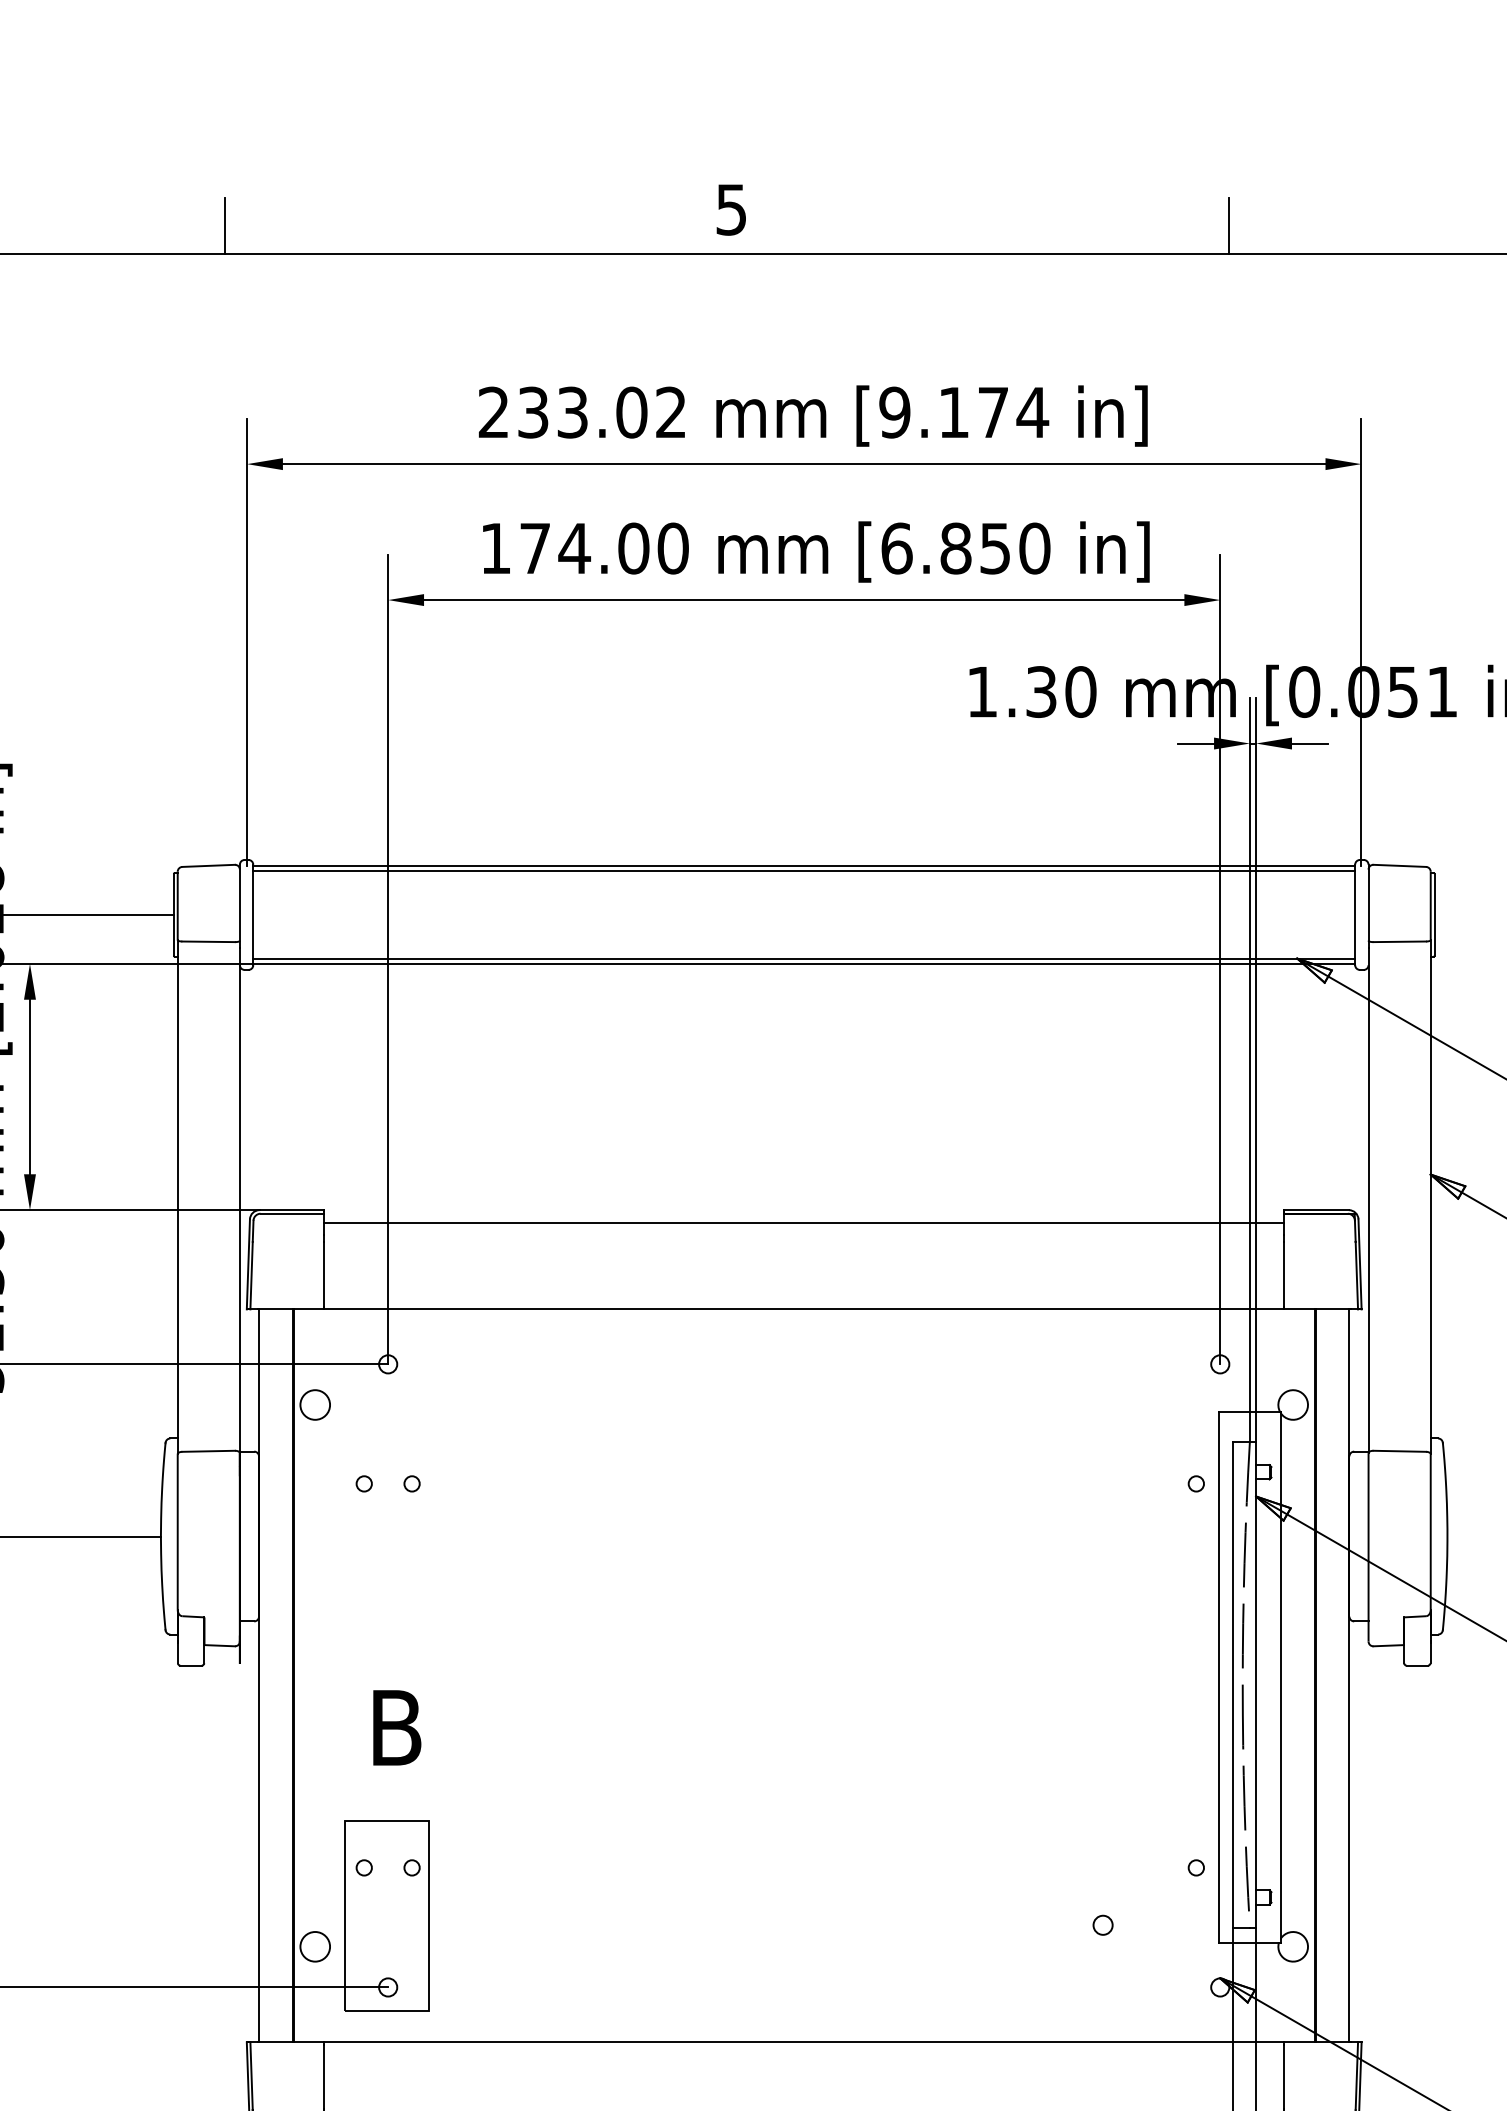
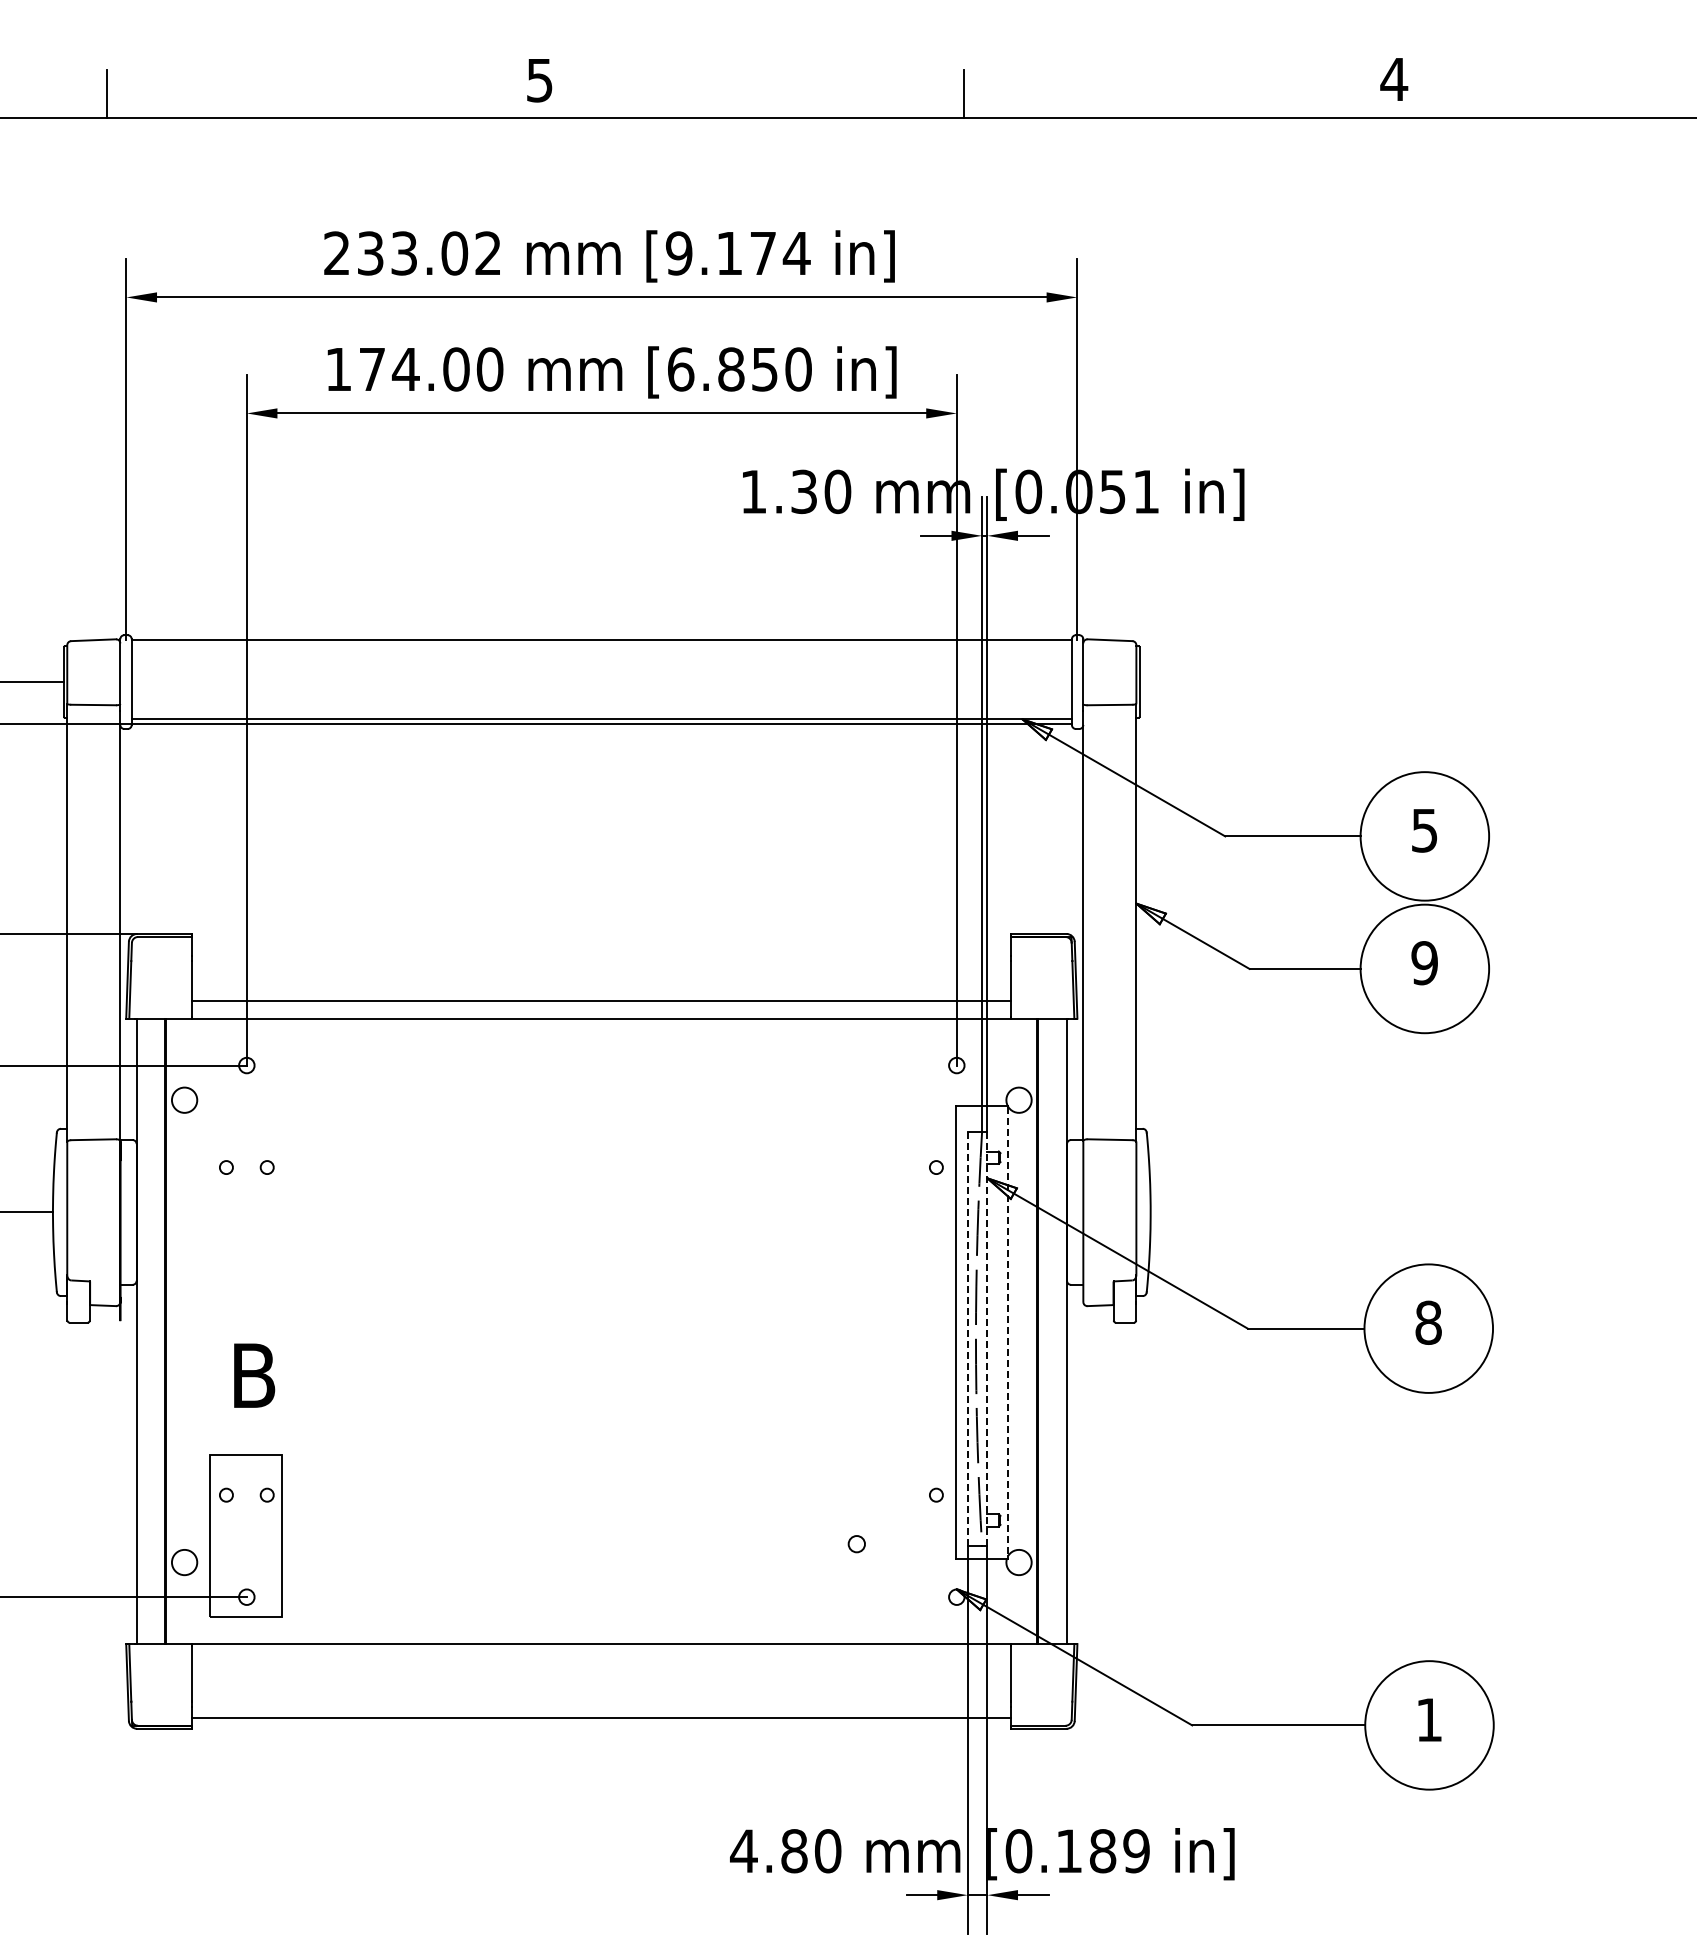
line: (803, 870) -> (601, 644), removed
line: (803, 1223) -> (601, 1001), moved
line: (1280, 1676) -> (1008, 1331), solid -> dashed
line: (1232, 1685) -> (967, 1339), solid -> dashed
line: (1256, 1685) -> (987, 1339), solid -> dashed

